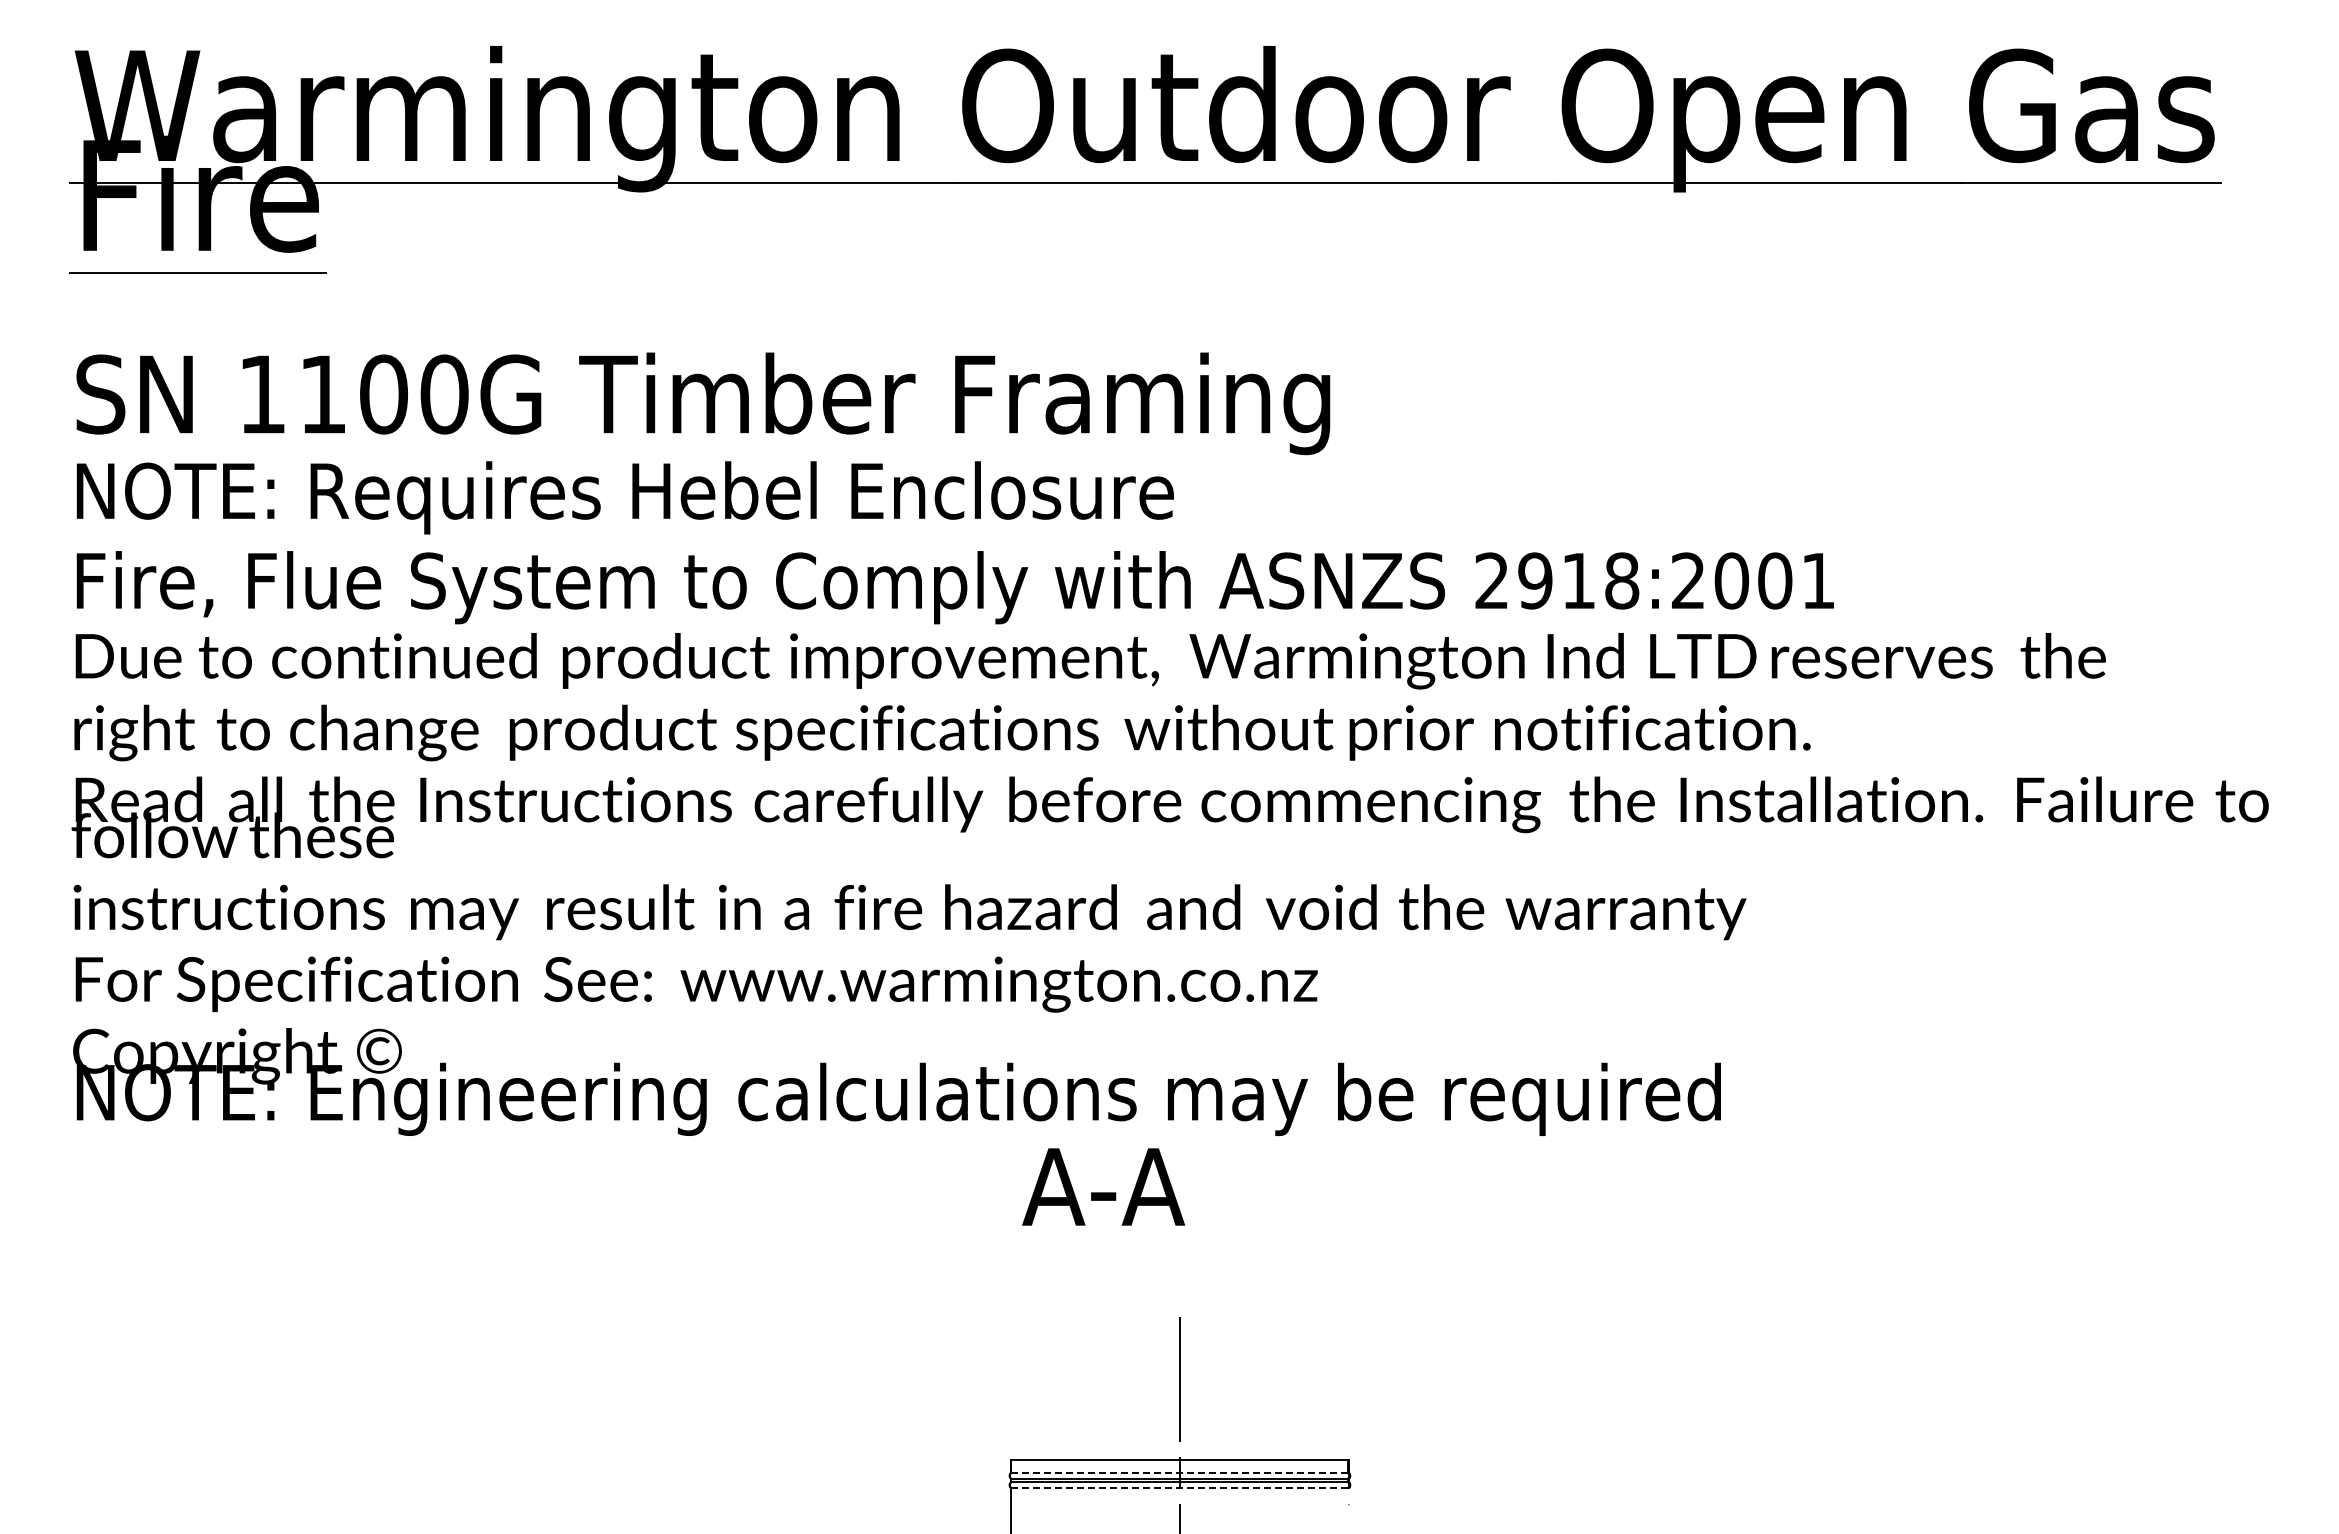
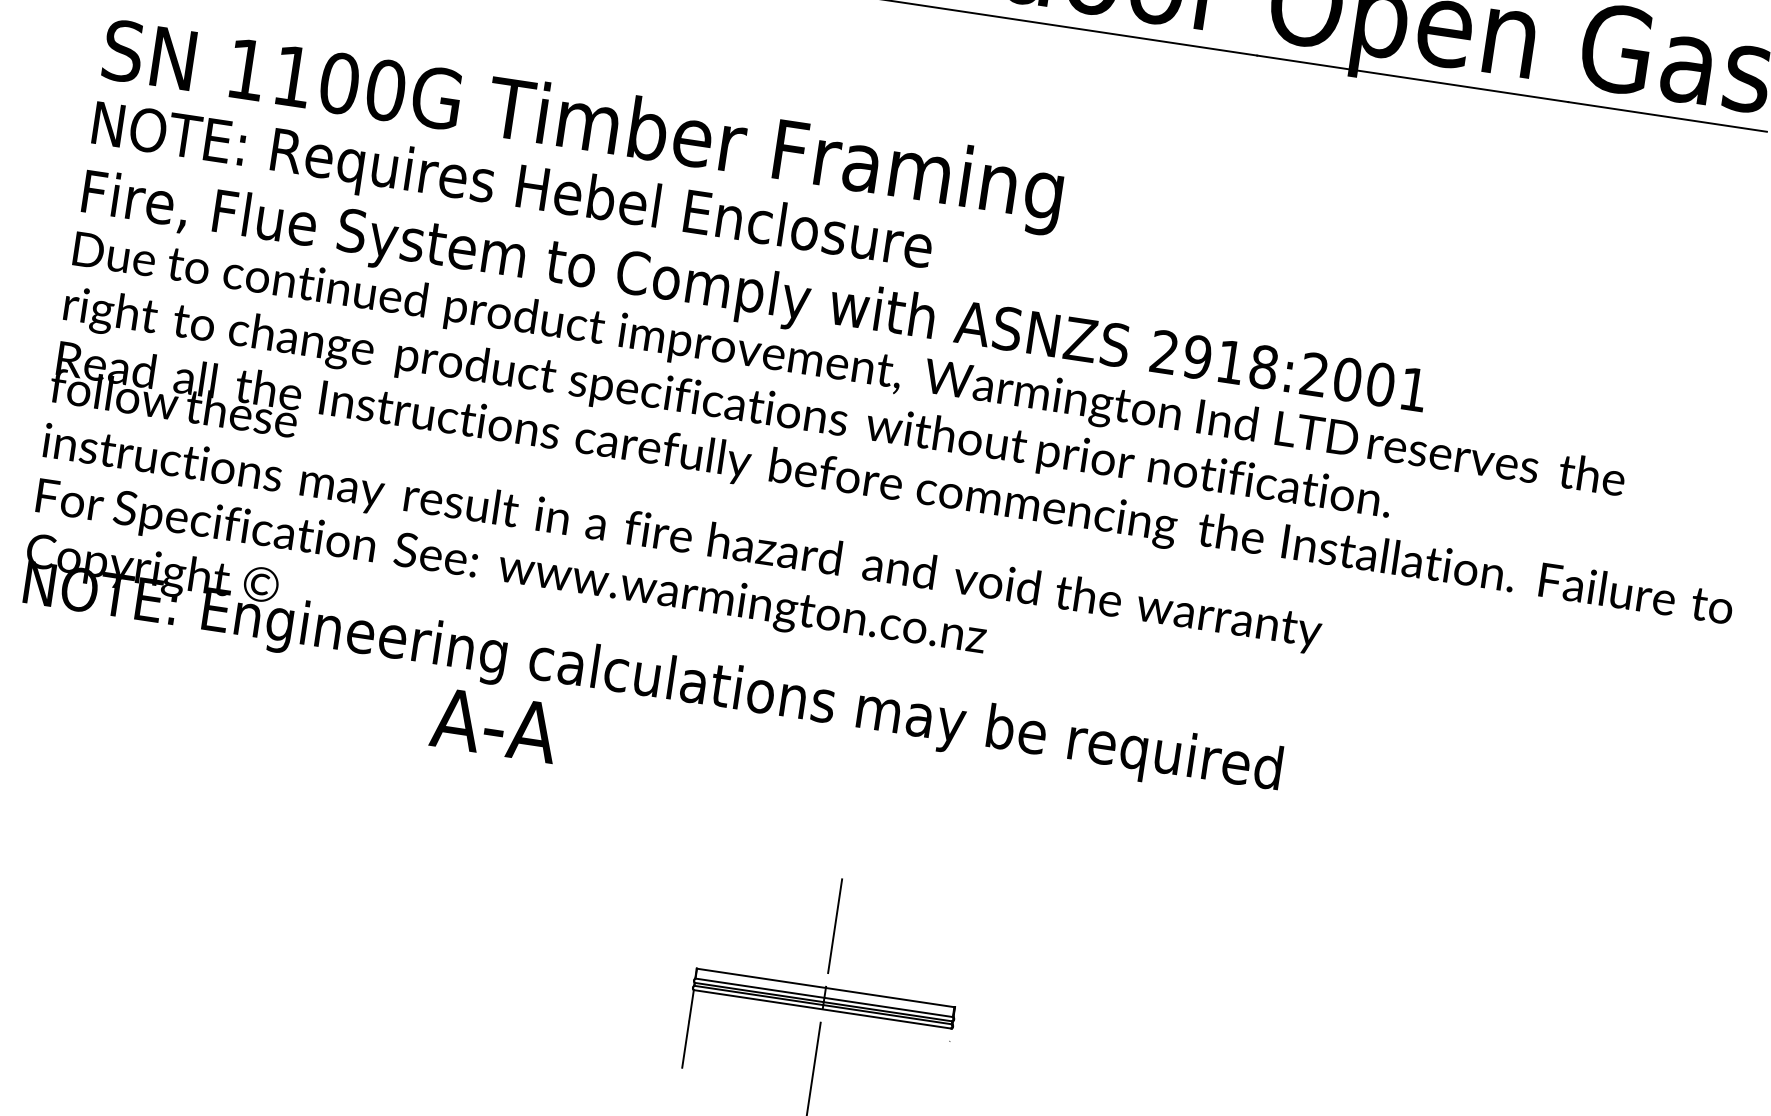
text: (1103, 1186) -> (494, 724), moved
line: (1180, 1472) -> (824, 997), dashed -> solid
line: (1180, 1488) -> (823, 1009), dashed -> solid

